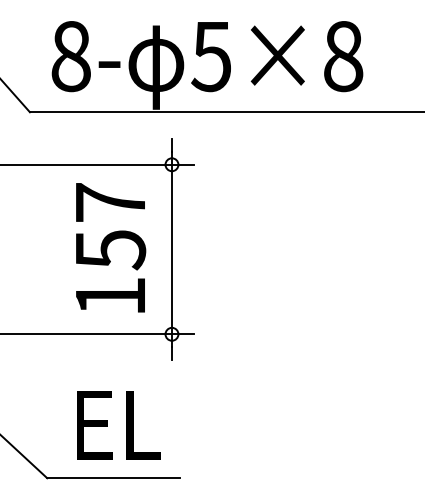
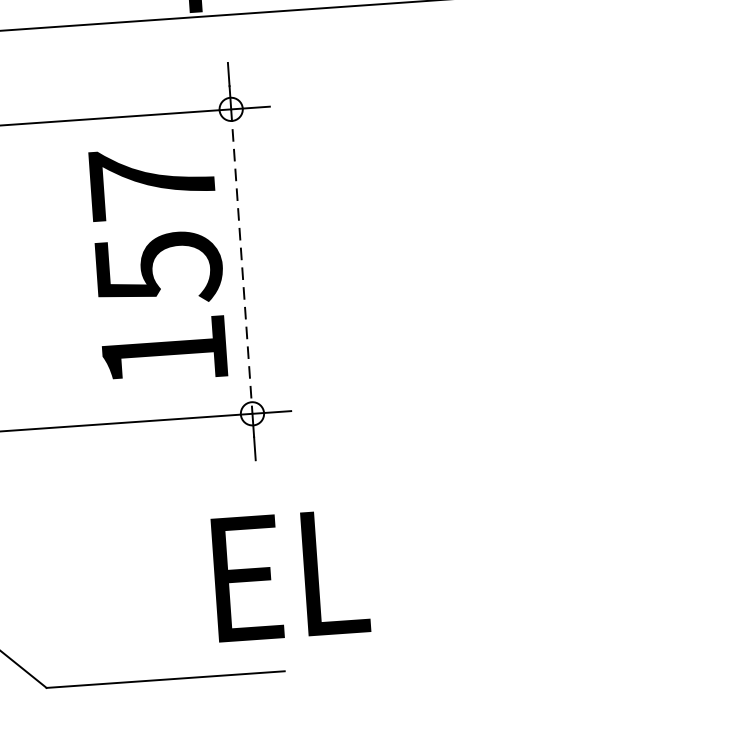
text: (111, 247) -> (159, 263), moved
line: (171, 249) -> (240, 261), solid -> dashed
text: (118, 425) -> (290, 575), moved

